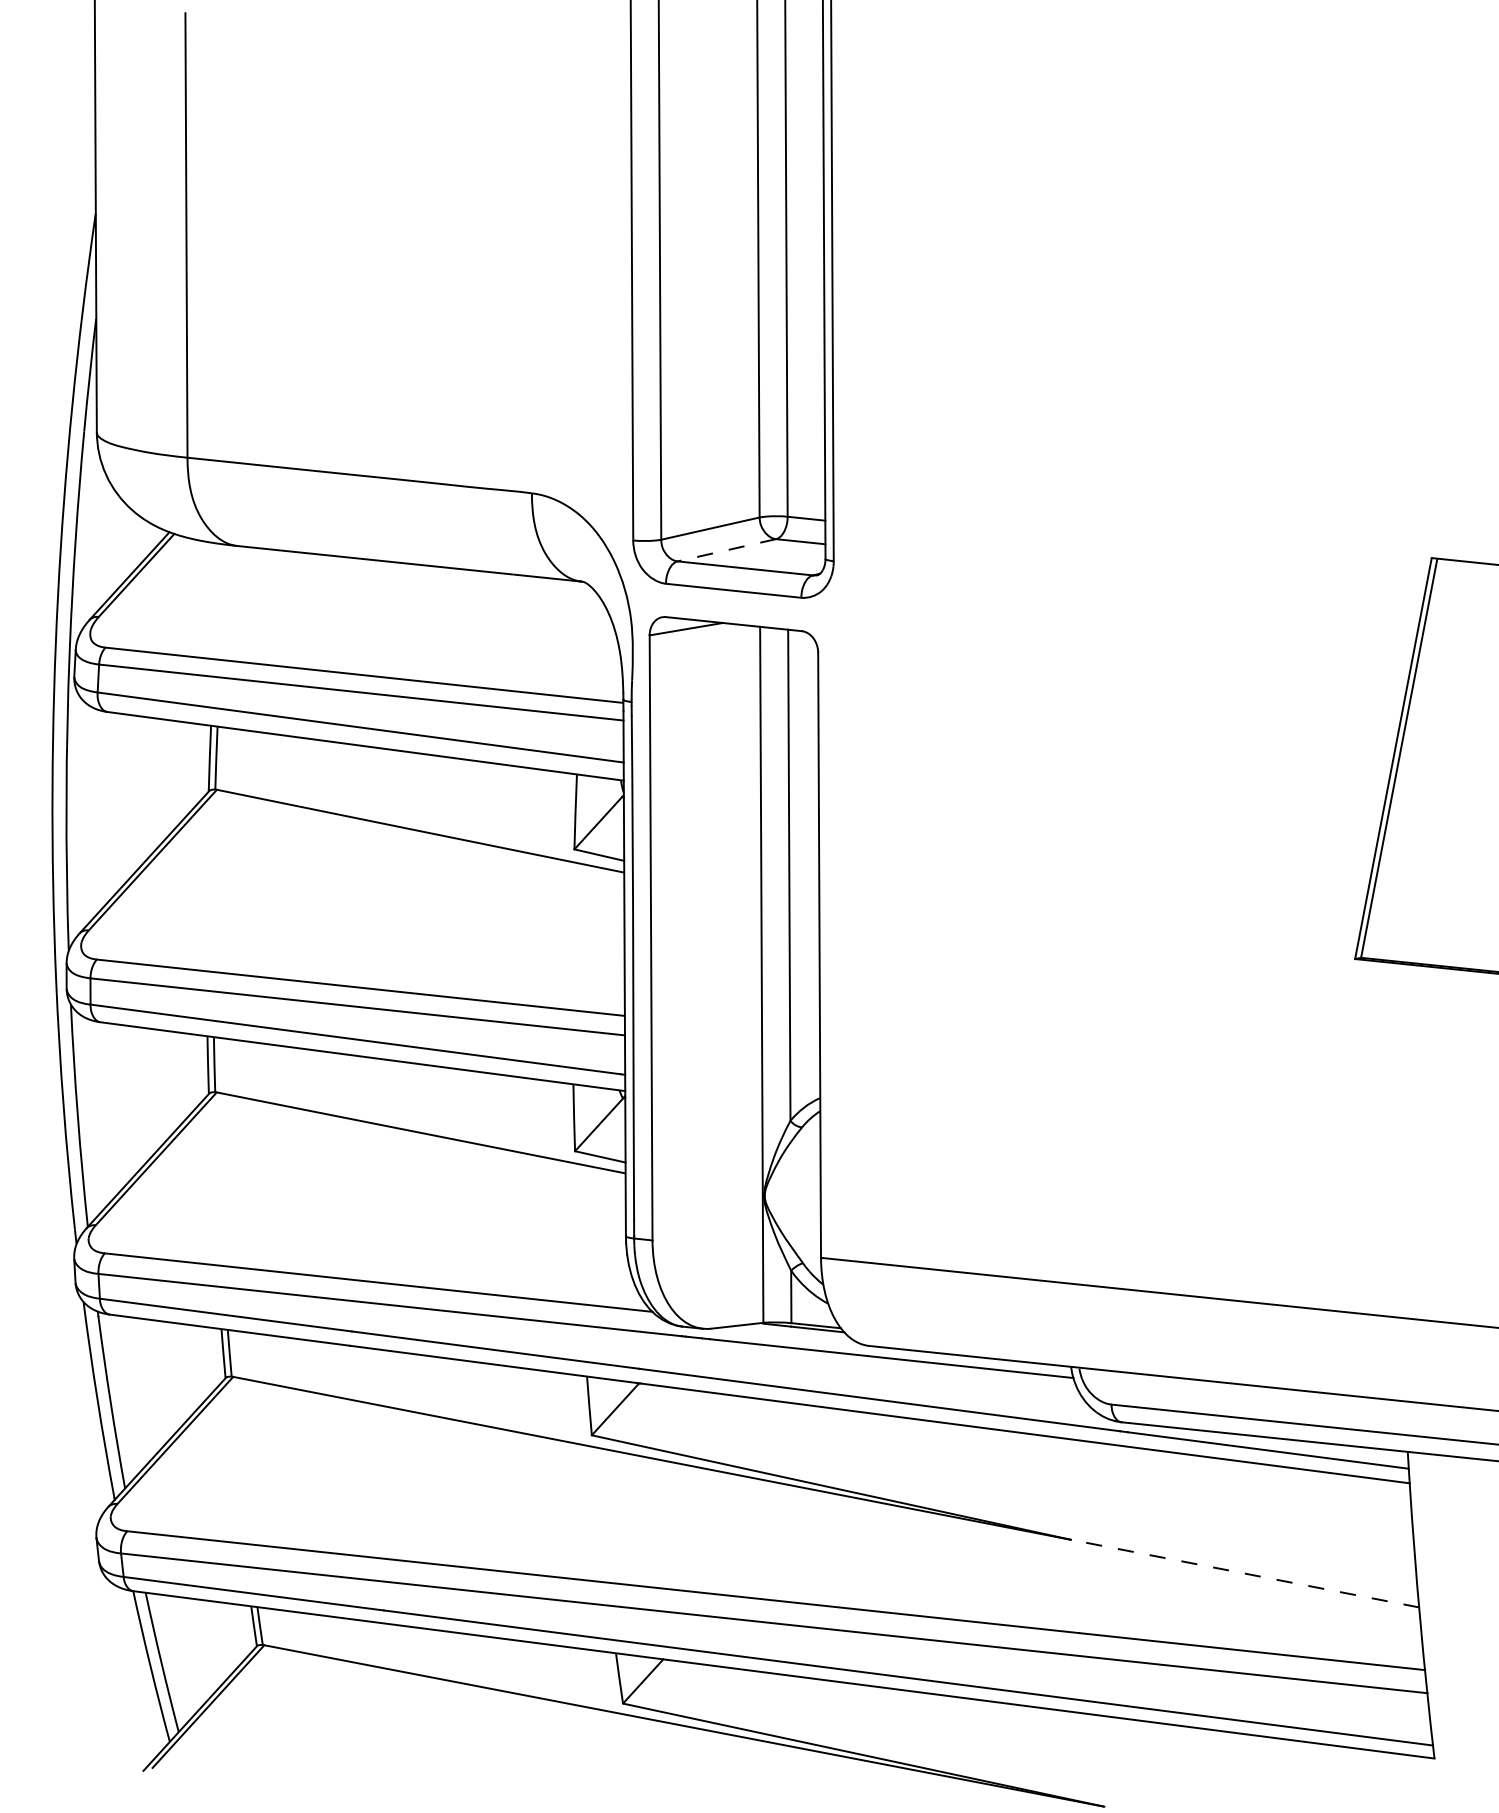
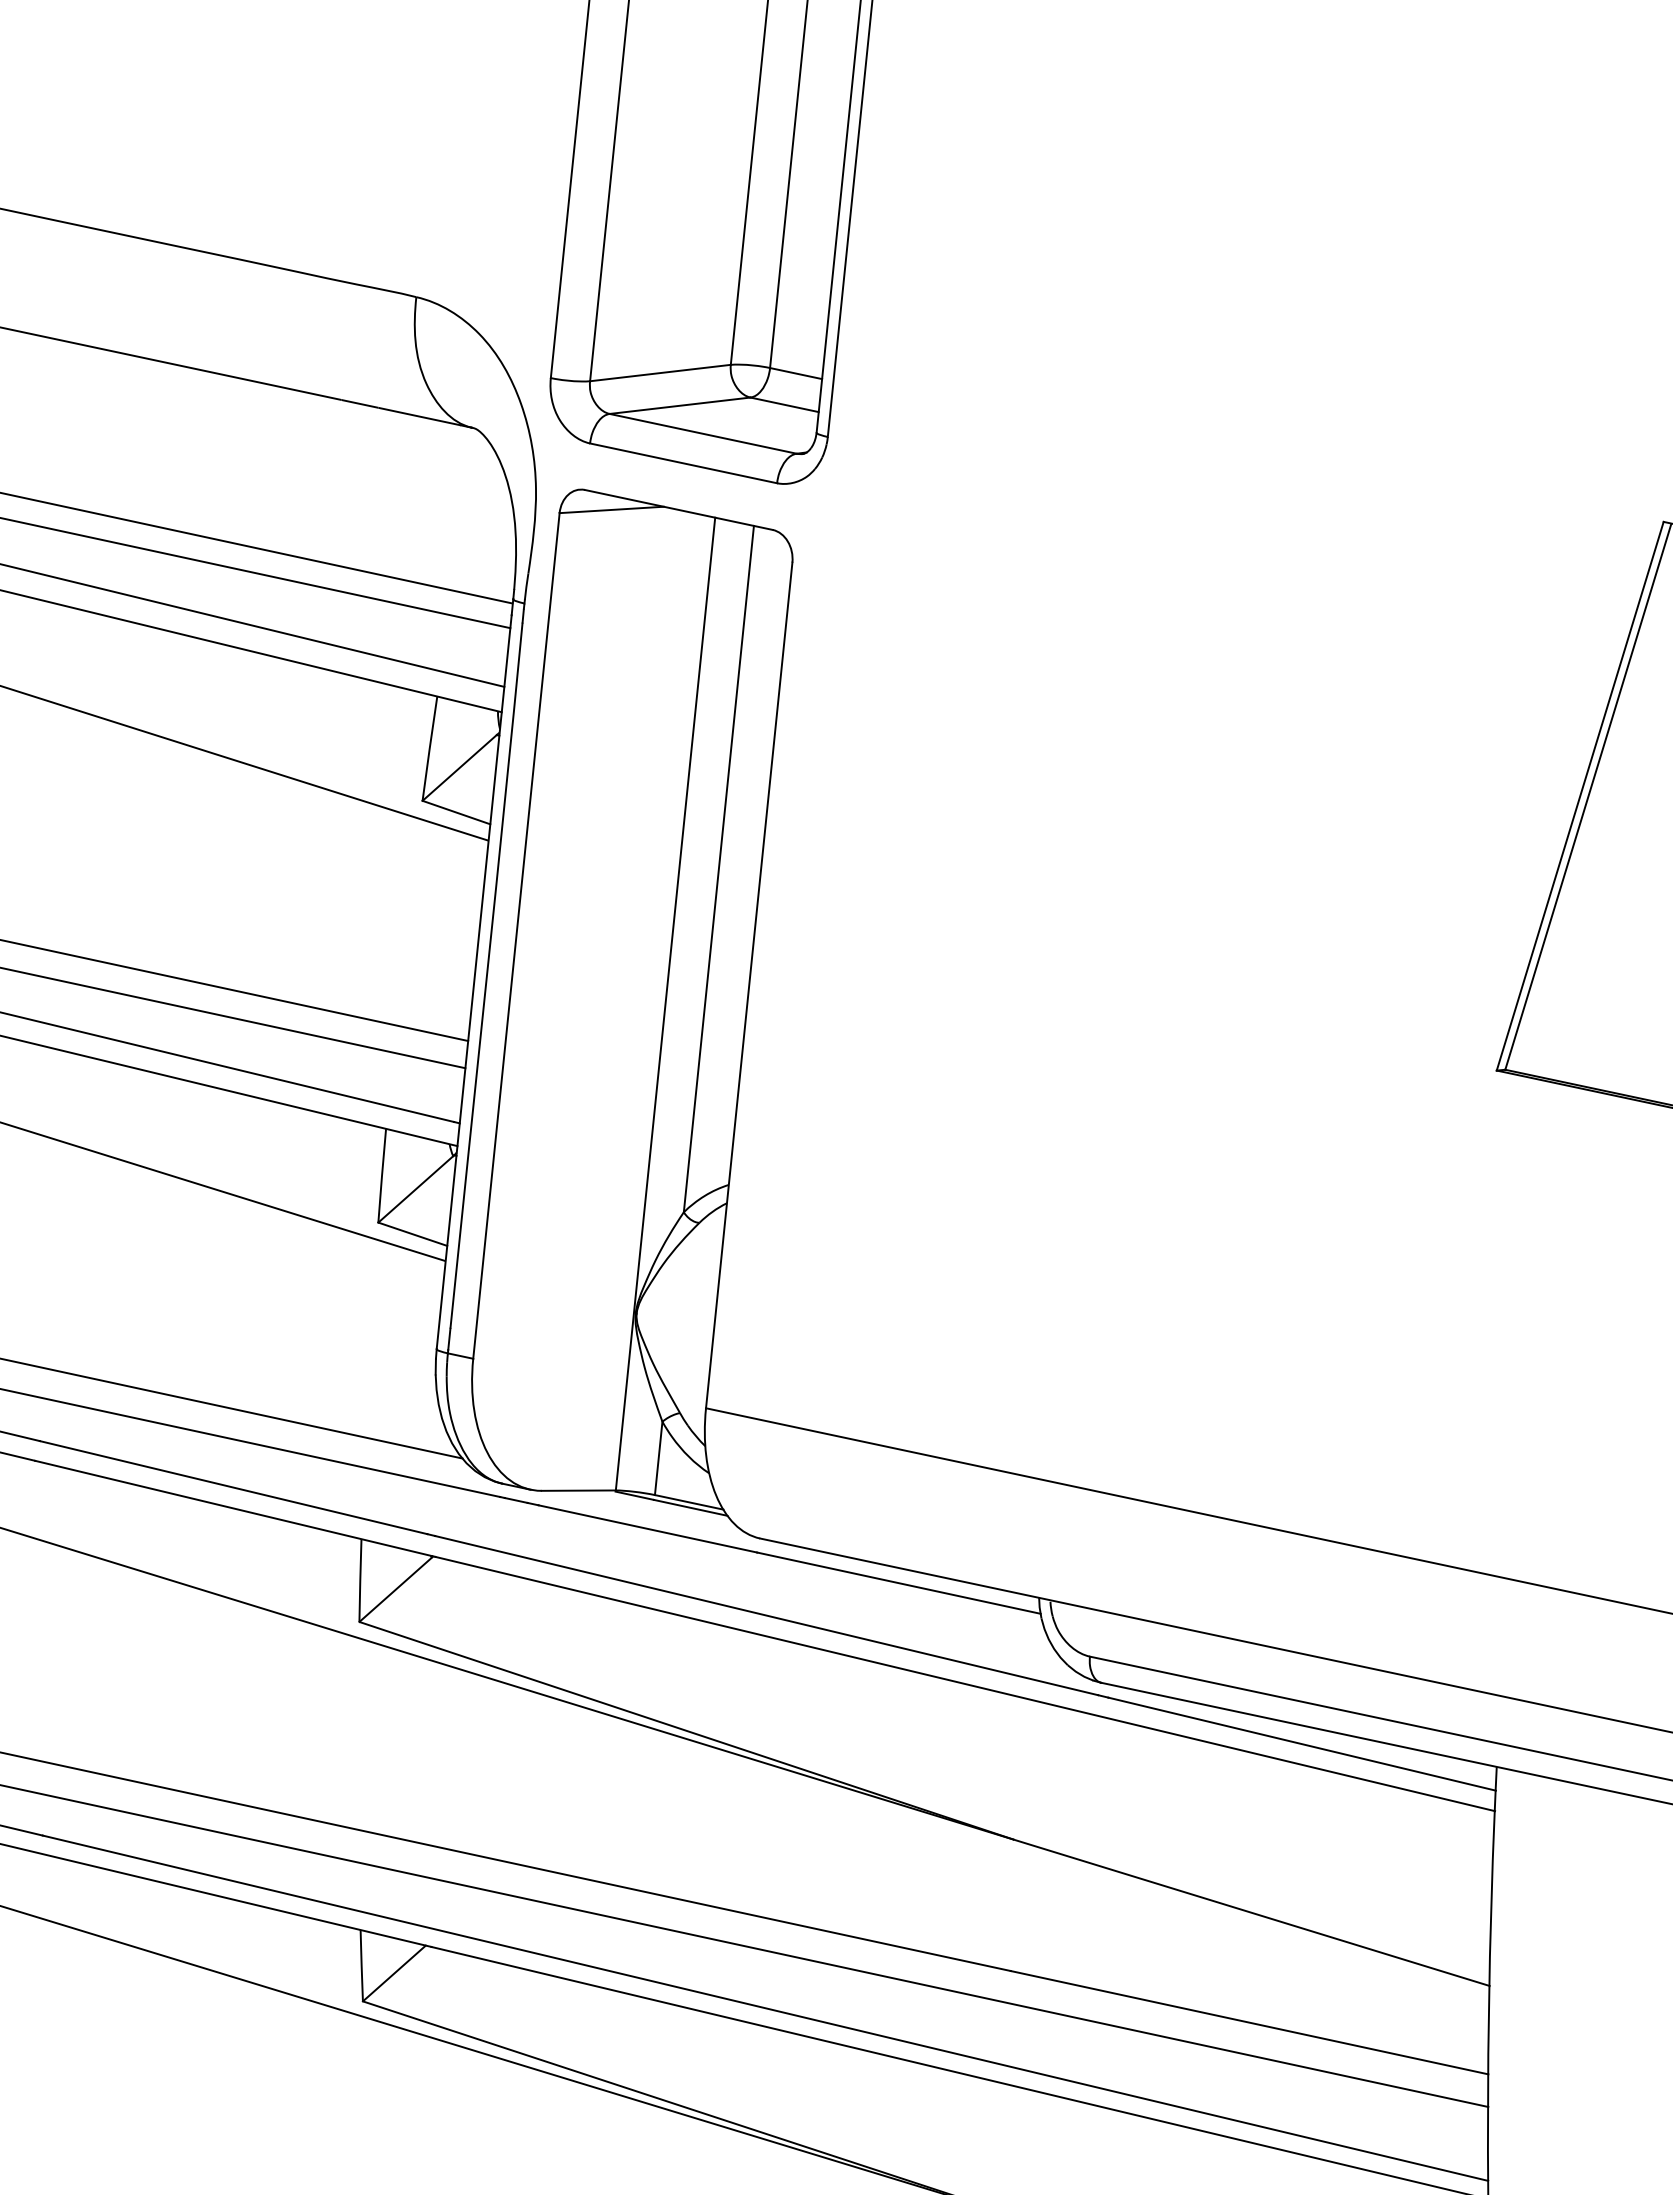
line: (726, 550) -> (679, 406), dashed -> solid
line: (1245, 1573) -> (1251, 1912), dashed -> solid

